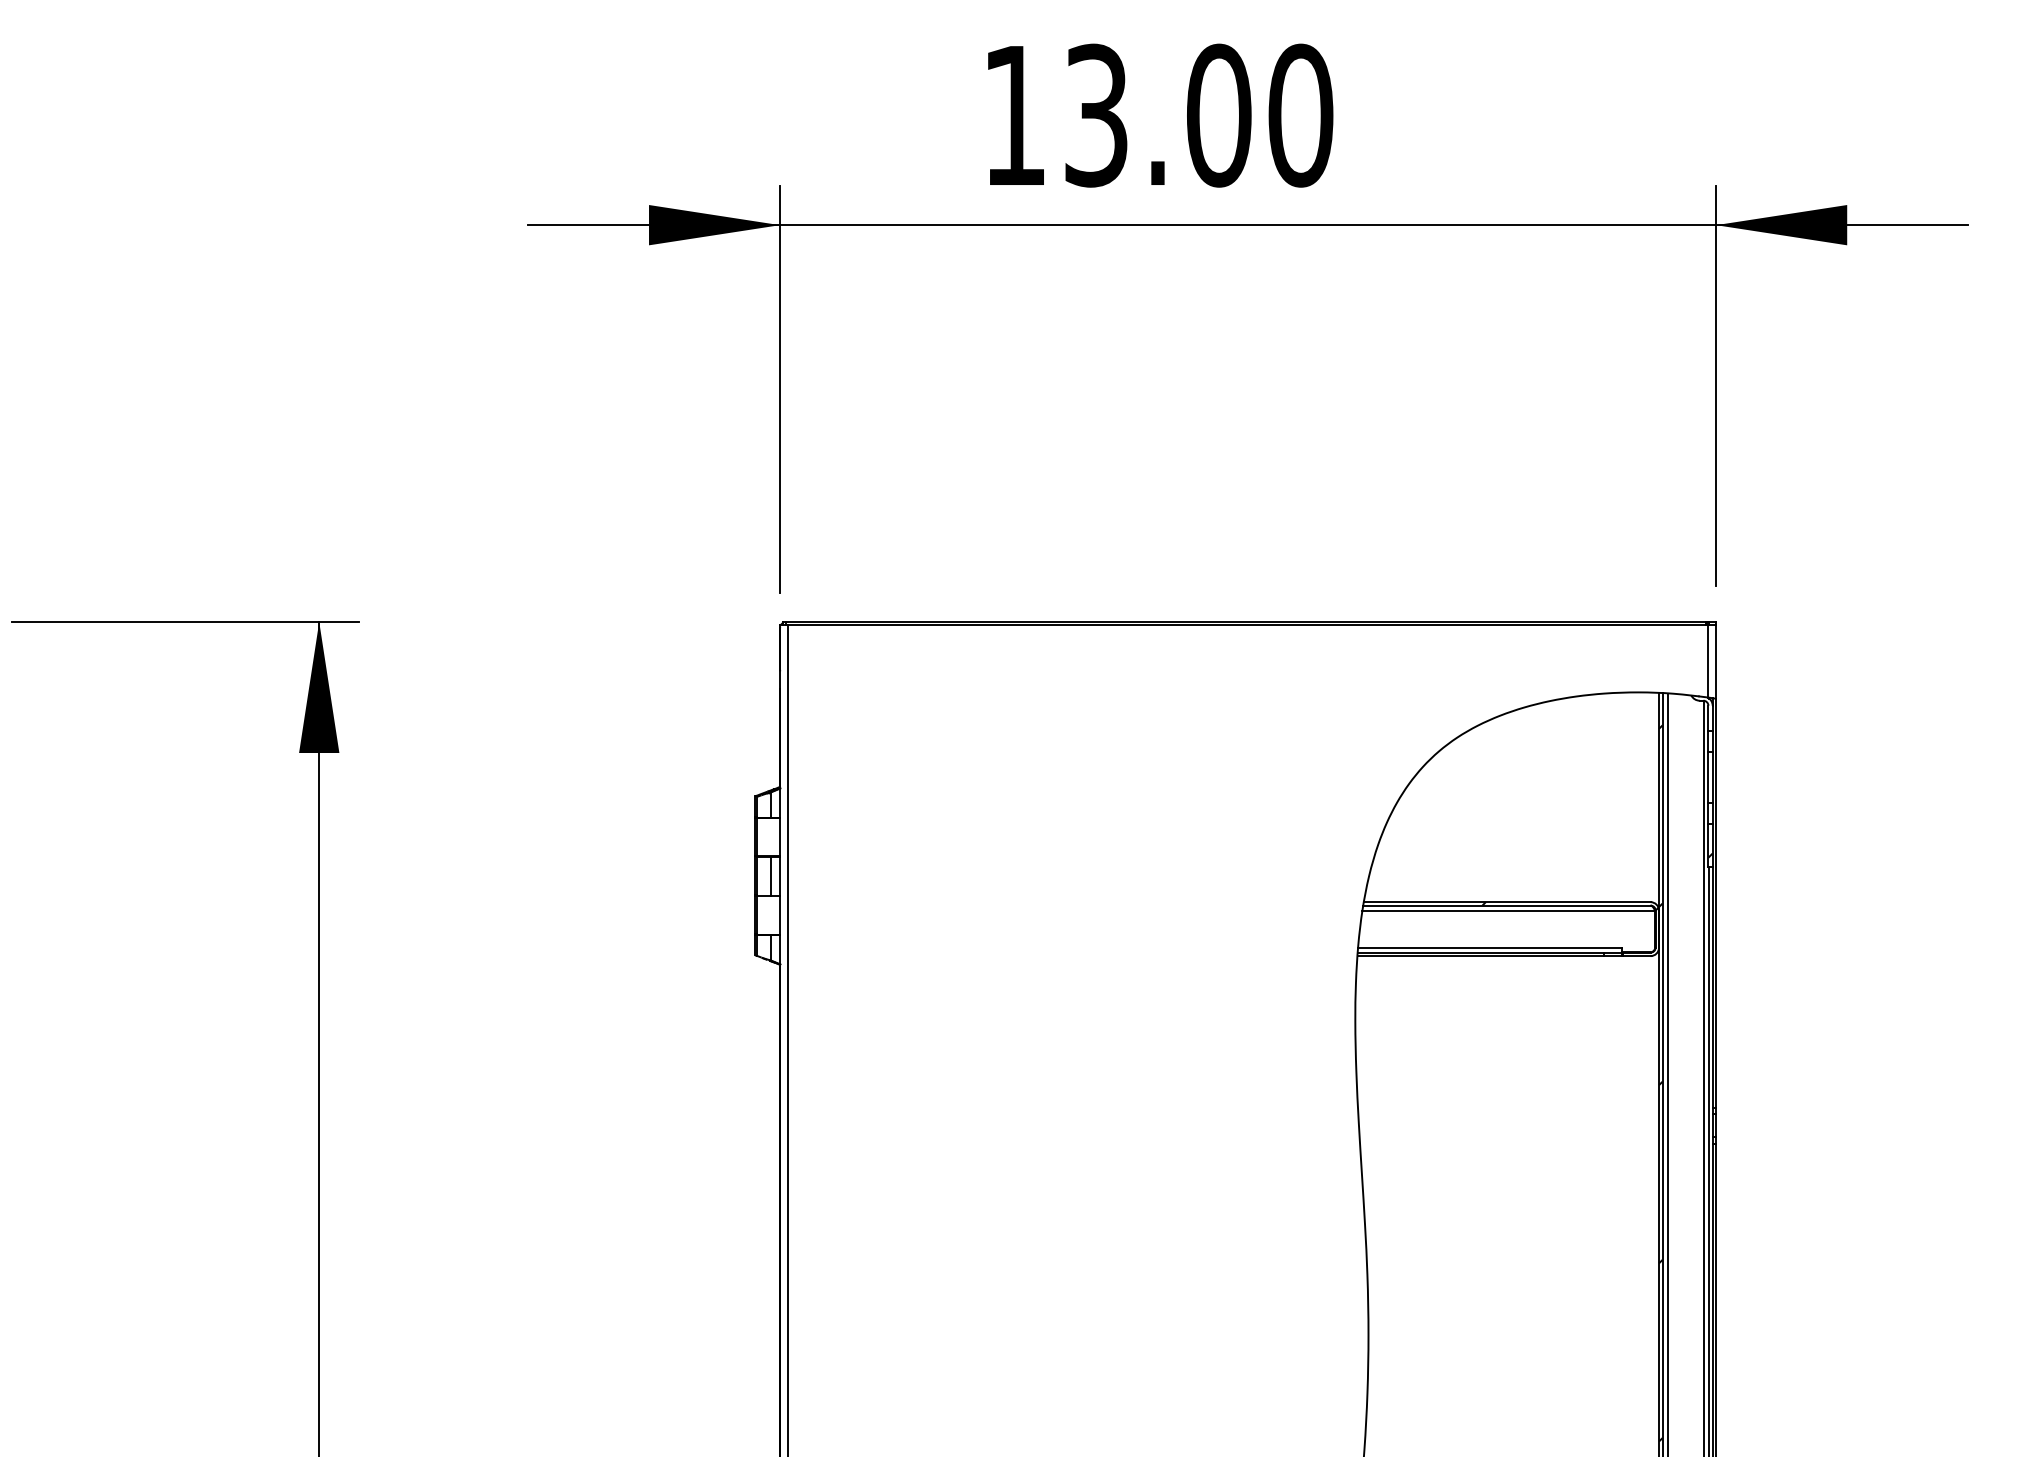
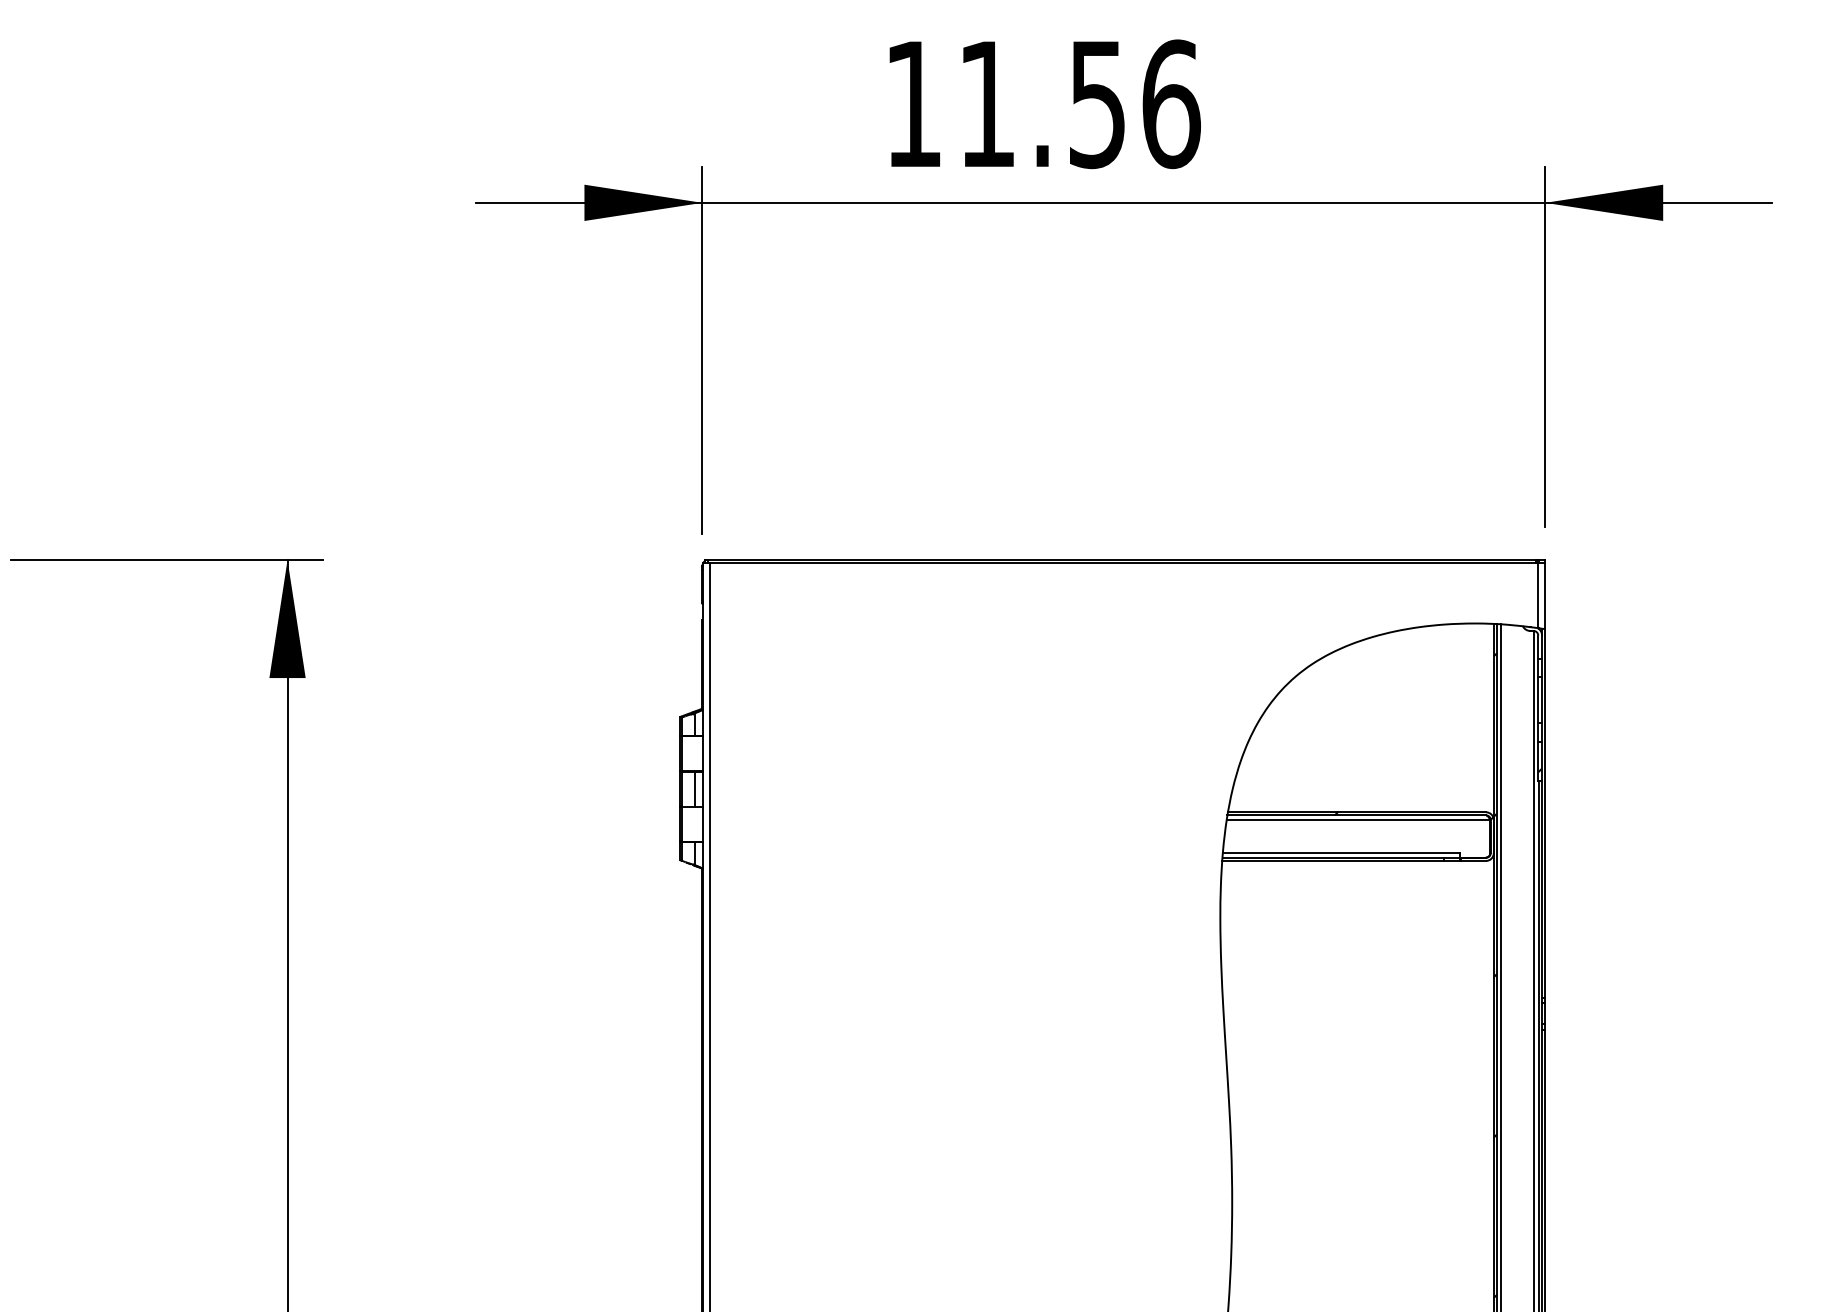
text: (1199, 115) -> (1080, 104), 13.00 -> 11.56

